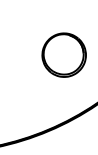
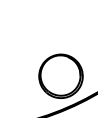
part: (63, 54) -> (60, 75), moved

